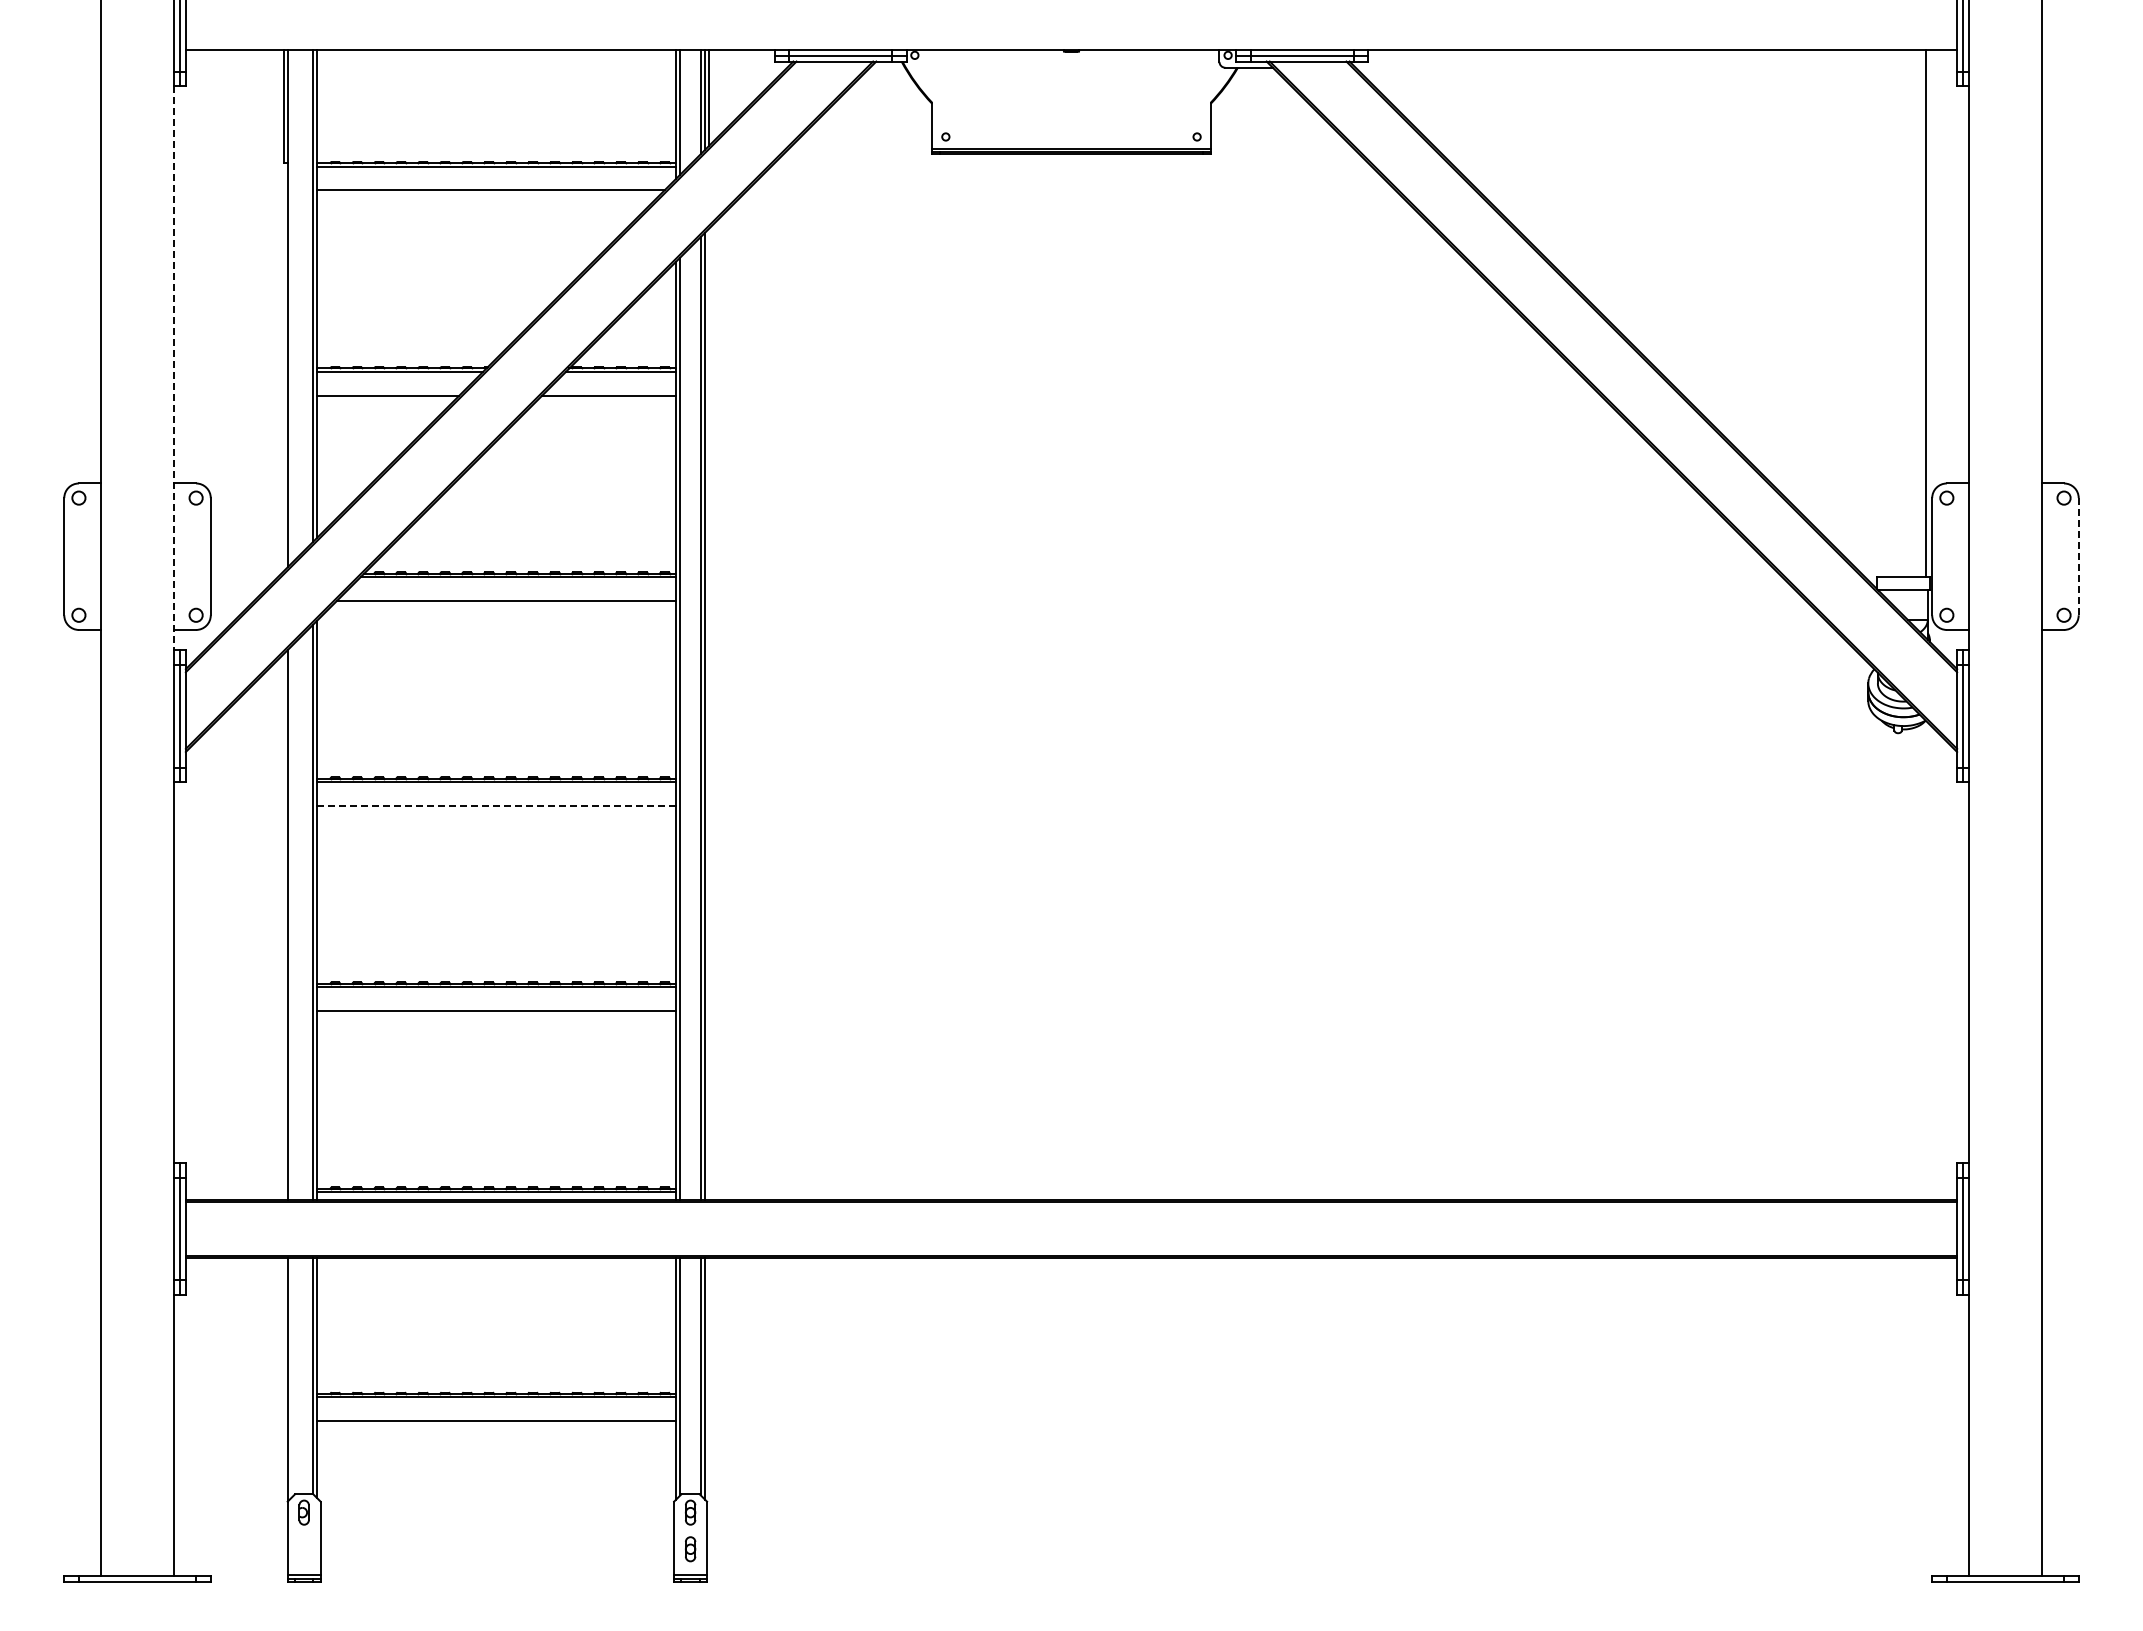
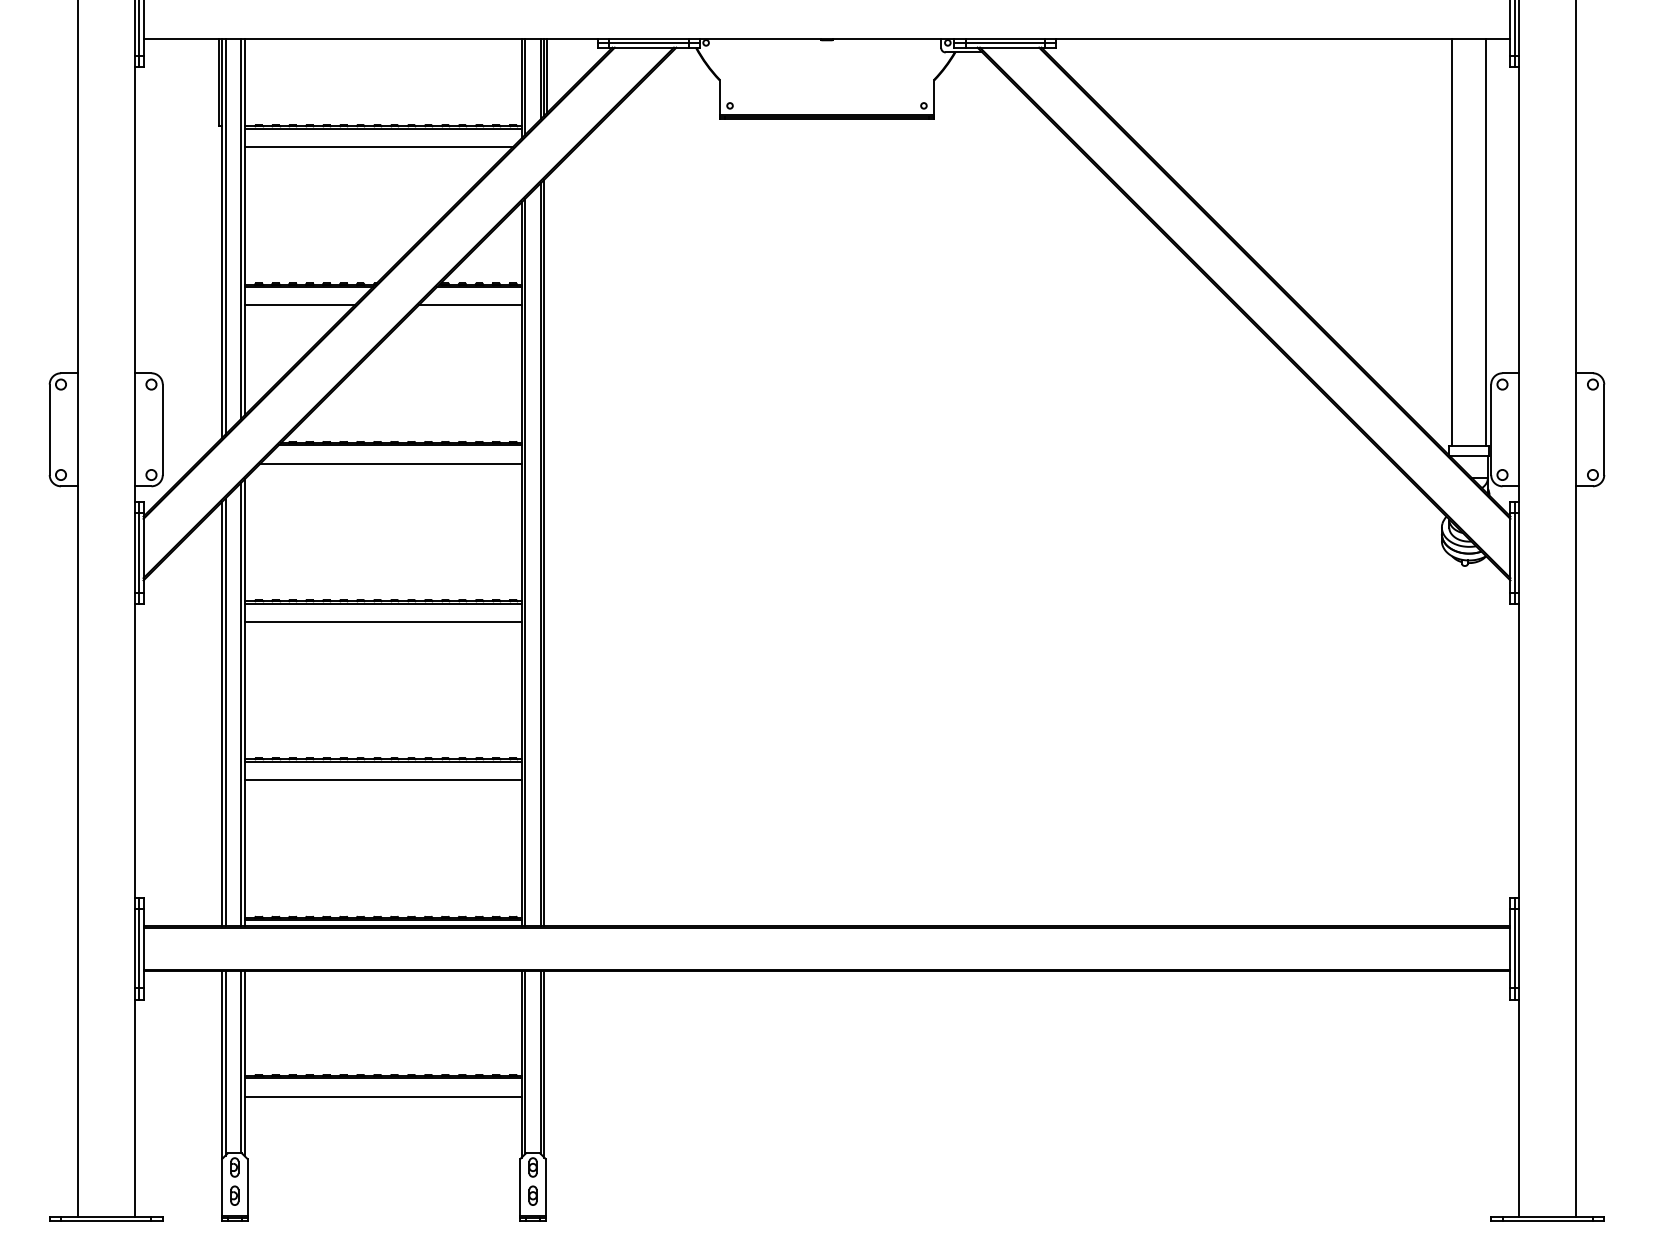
line: (292, 305) -> (225, 235), added
line: (1881, 313) -> (1452, 242), added
line: (174, 368) -> (134, 284), dashed -> solid
line: (2078, 556) -> (1604, 429), dashed -> solid
line: (495, 805) -> (382, 621), dashed -> solid
line: (292, 922) -> (225, 712), added
line: (292, 1377) -> (225, 1063), added
part: (303, 1549) -> (234, 1195), added

